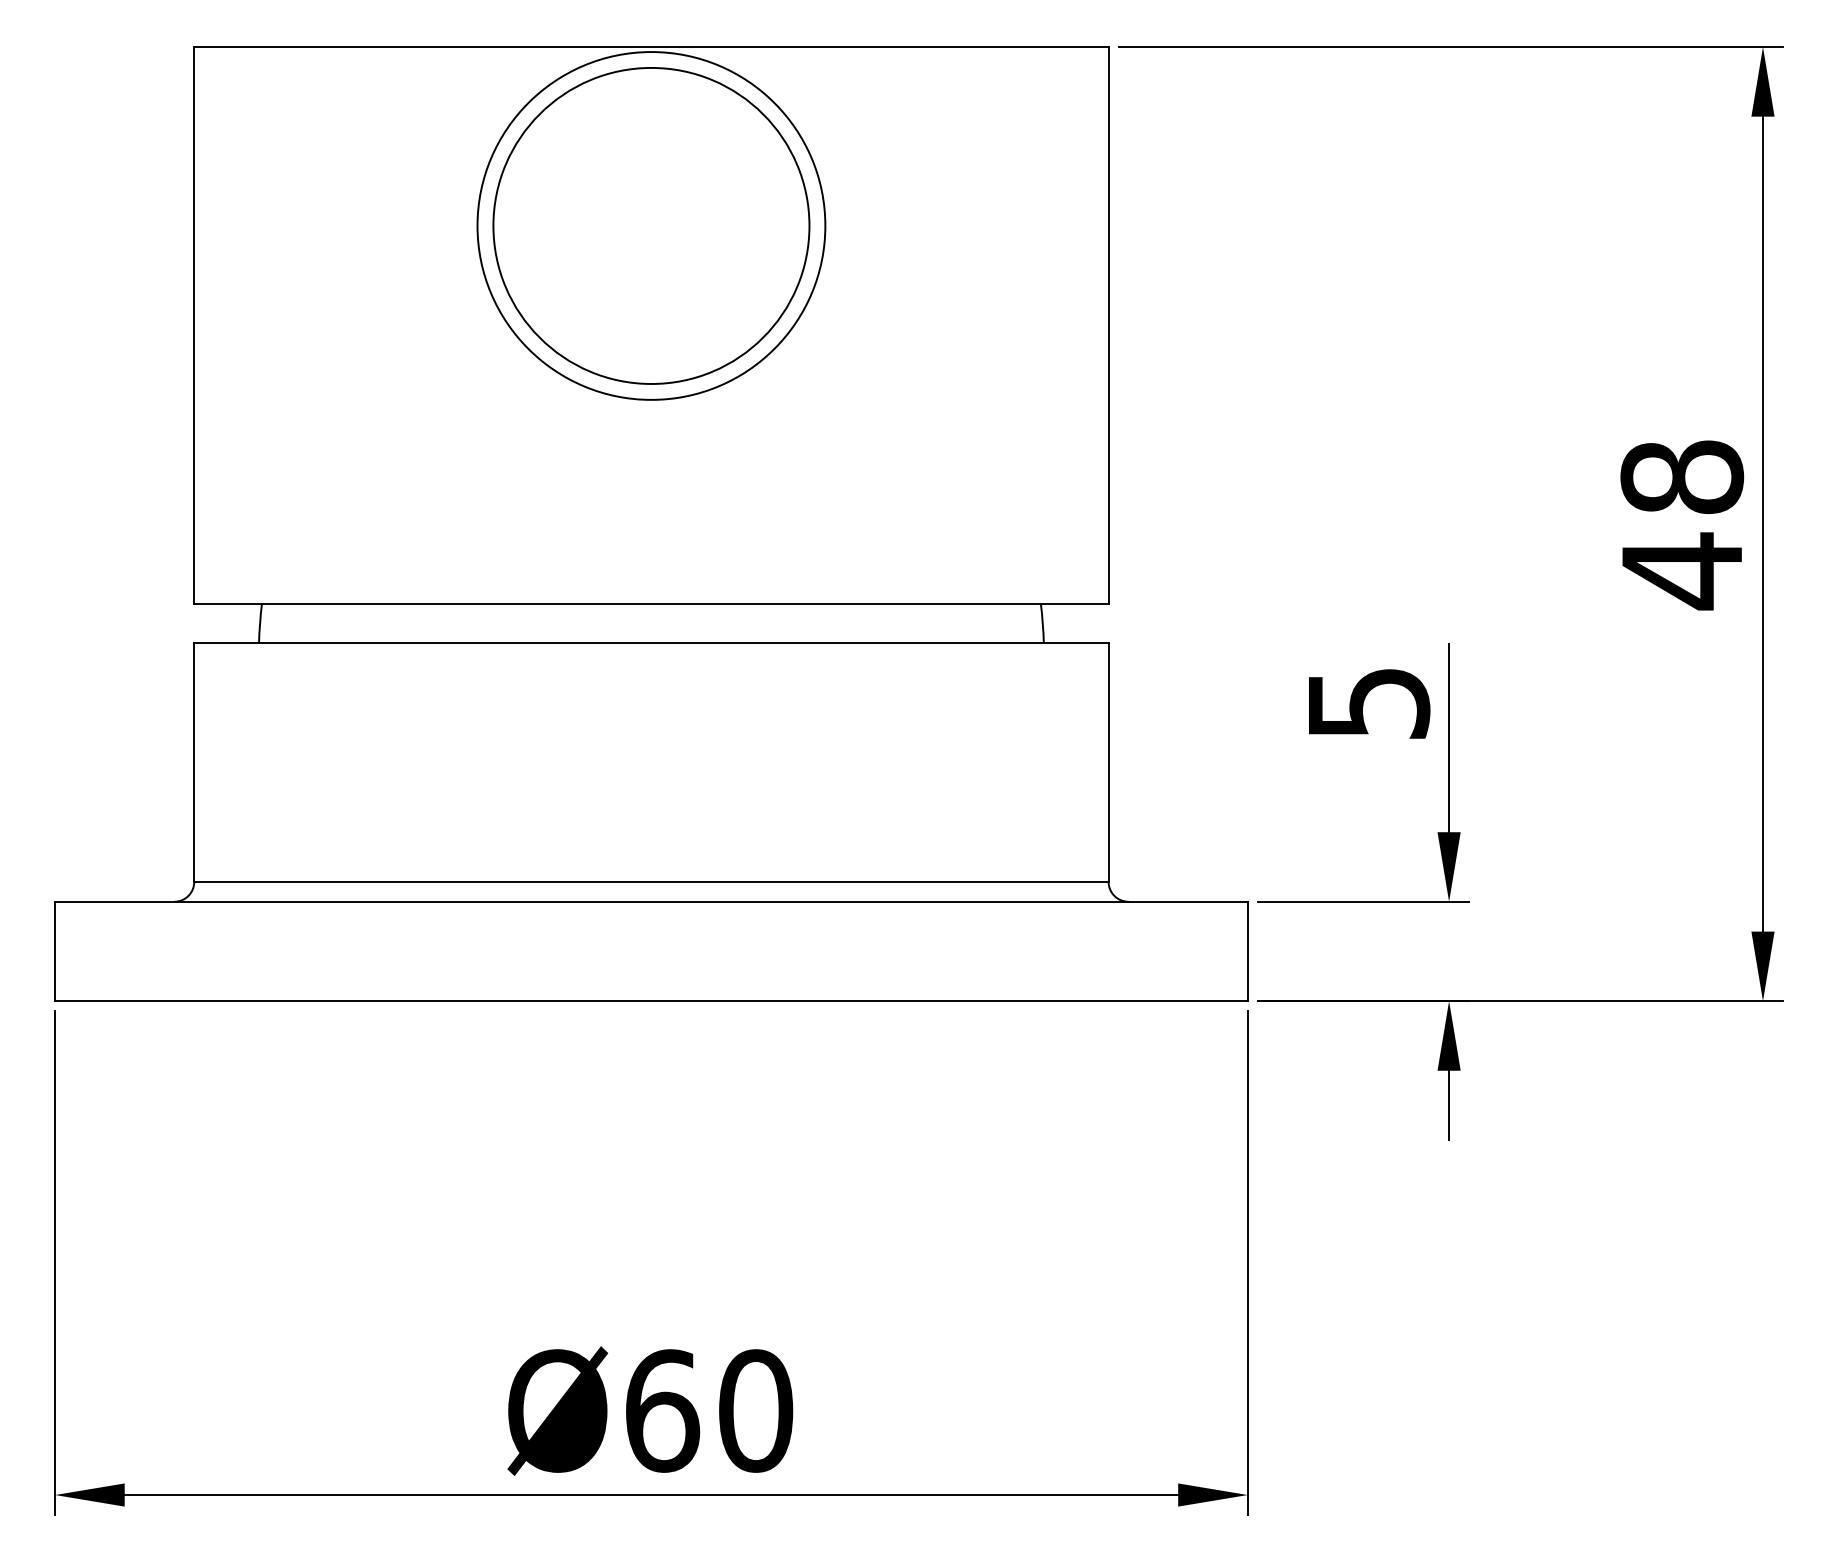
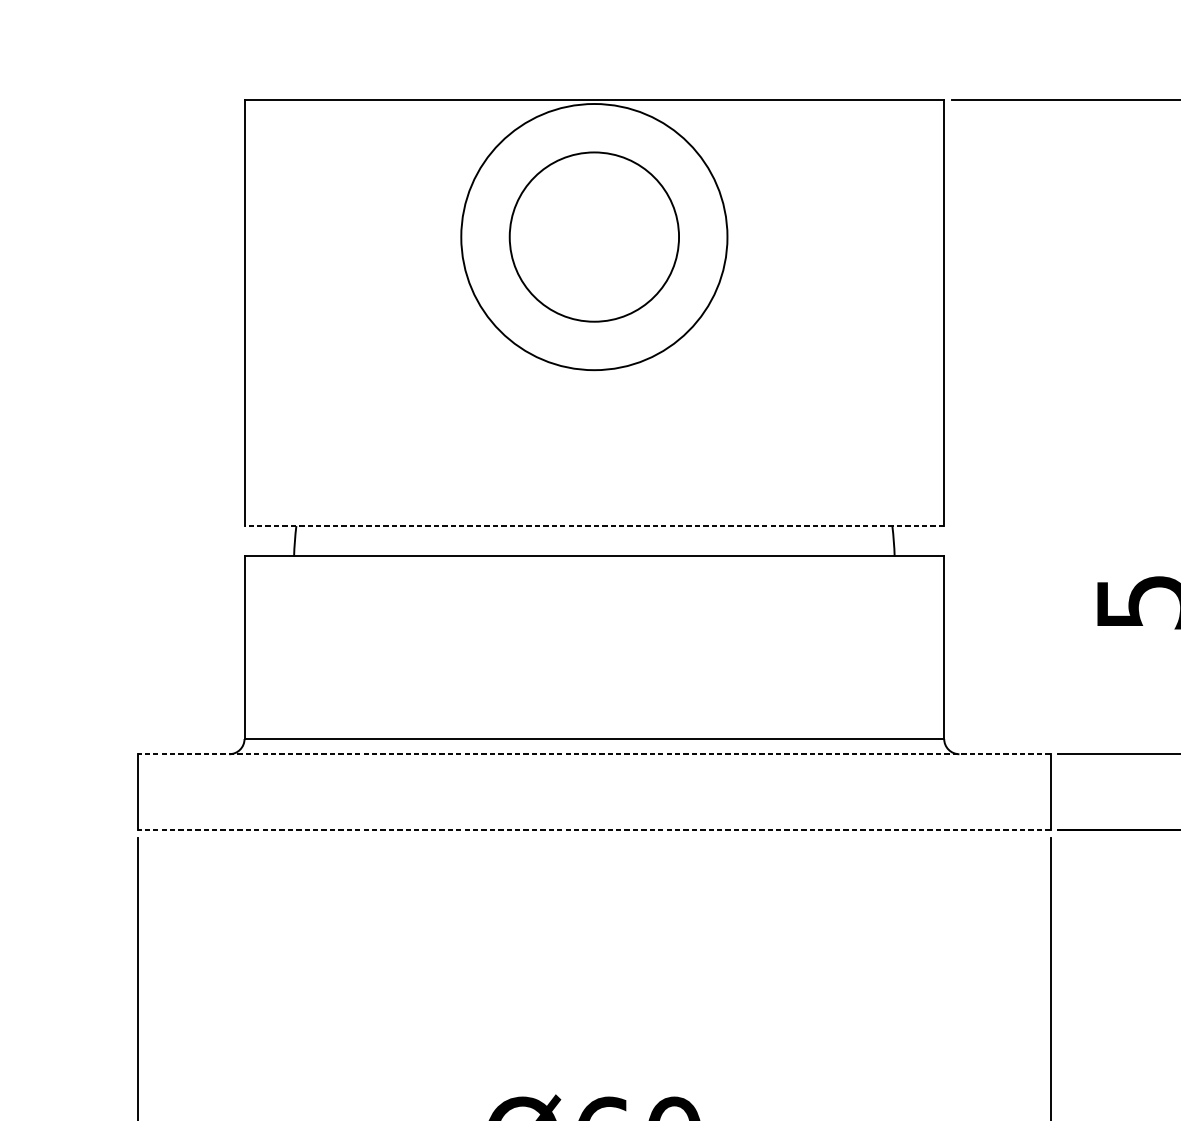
circle: (651, 225) -> (594, 236), size x0.7
line: (650, 603) -> (593, 525), solid -> dashed
line: (650, 901) -> (593, 754), solid -> dashed
line: (650, 1001) -> (593, 830), solid -> dashed

